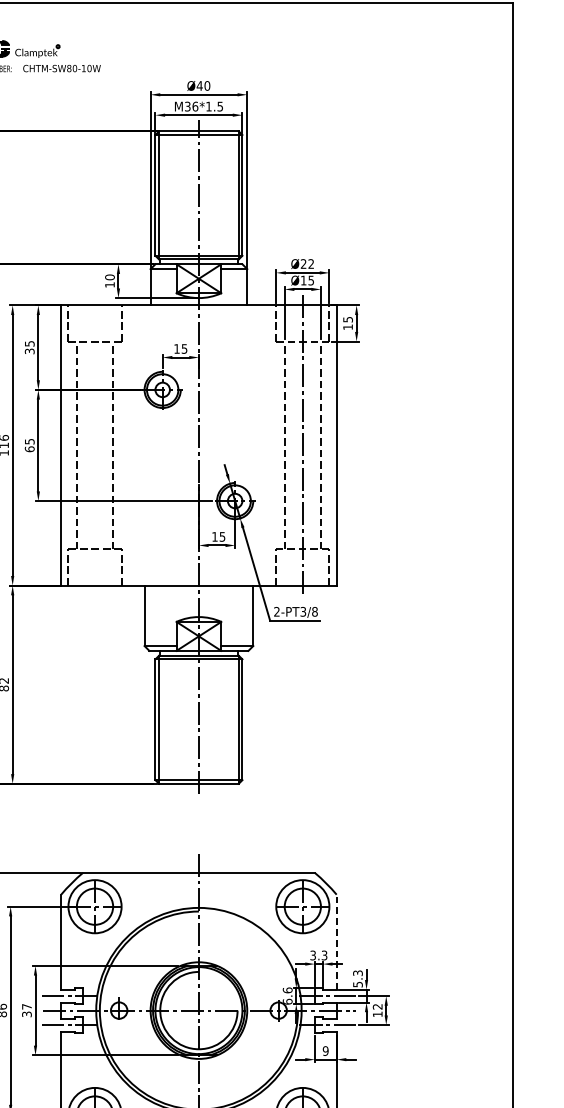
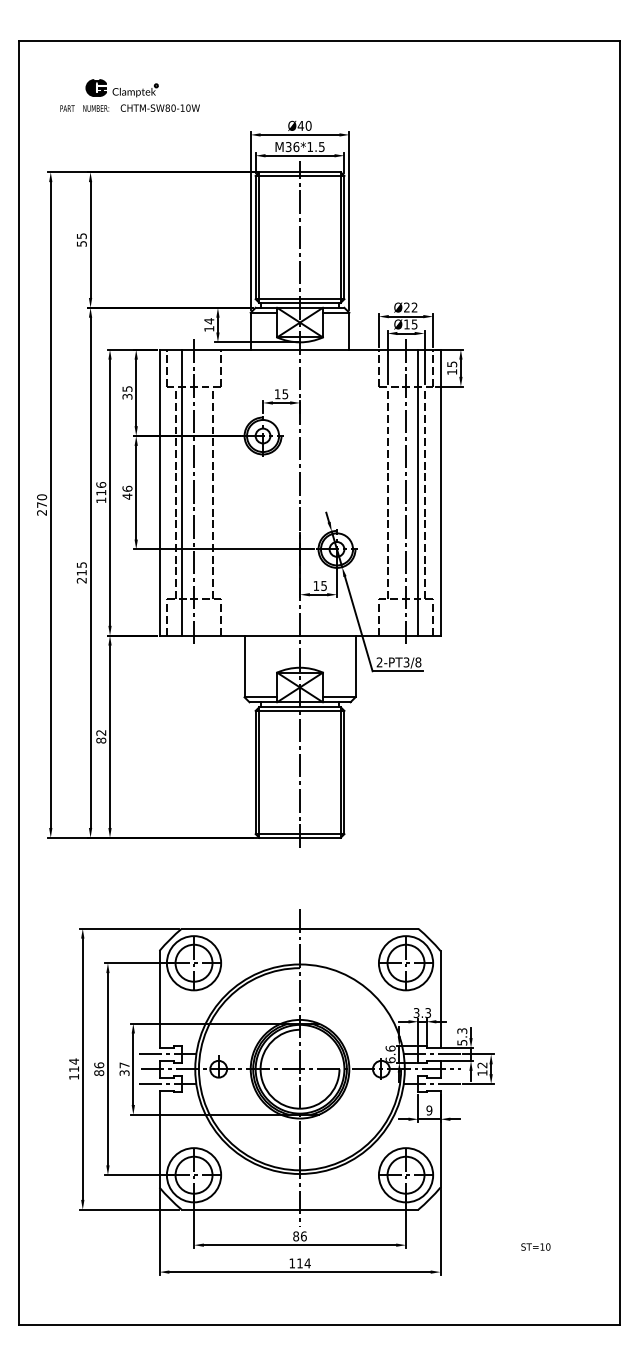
text: (110, 277) -> (209, 321), 10 -> 14
line: (95, 442) -> (194, 489), added
text: (29, 445) -> (127, 492), 65 -> 46
line: (82, 445) -> (181, 492), added
line: (315, 445) -> (418, 492), added
line: (336, 941) -> (440, 998), dashed -> solid

